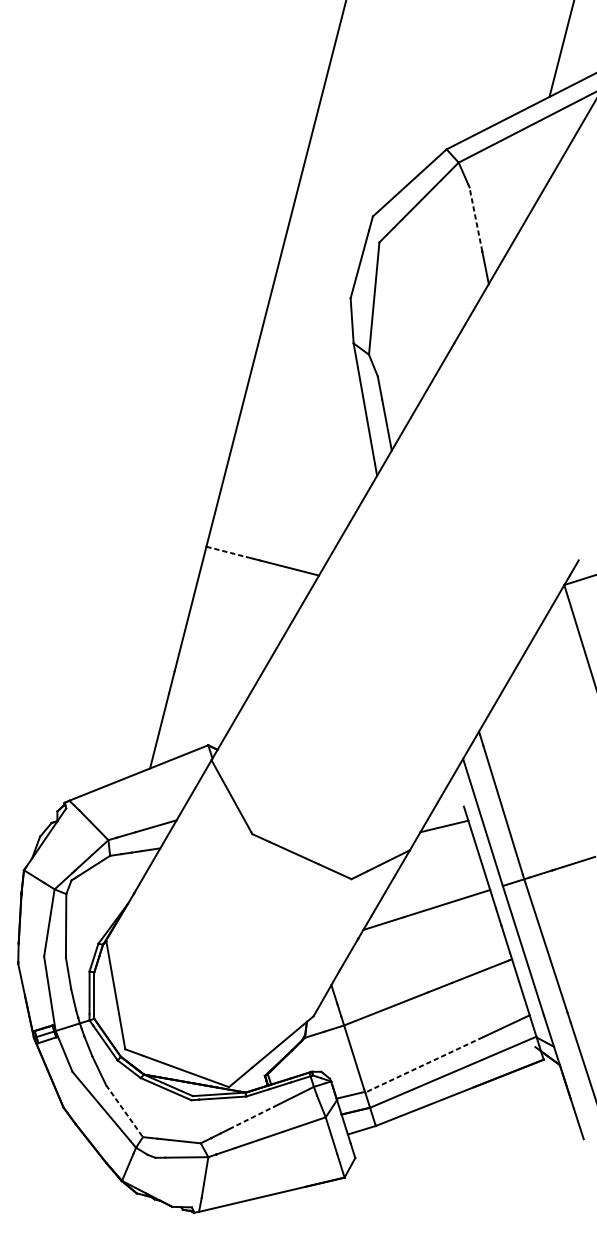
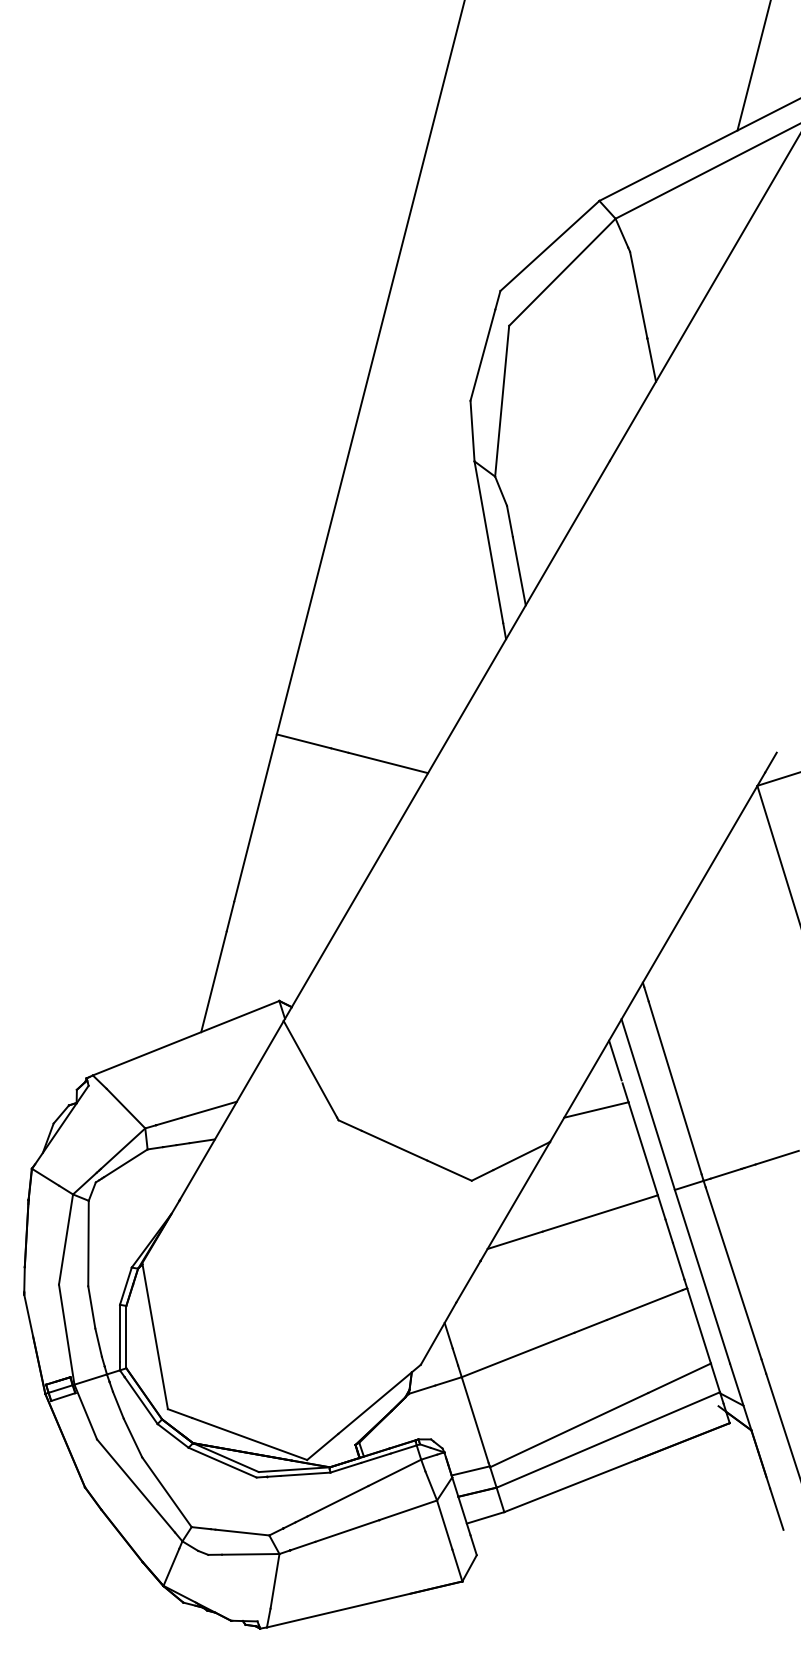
line: (475, 219) -> (638, 294), dashed -> solid
line: (226, 552) -> (304, 741), dashed -> solid
line: (458, 789) -> (615, 1060), added
line: (423, 1065) -> (568, 1430), dashed -> solid
line: (124, 1111) -> (166, 1492), dashed -> solid
line: (252, 1118) -> (338, 1501), dashed -> solid

